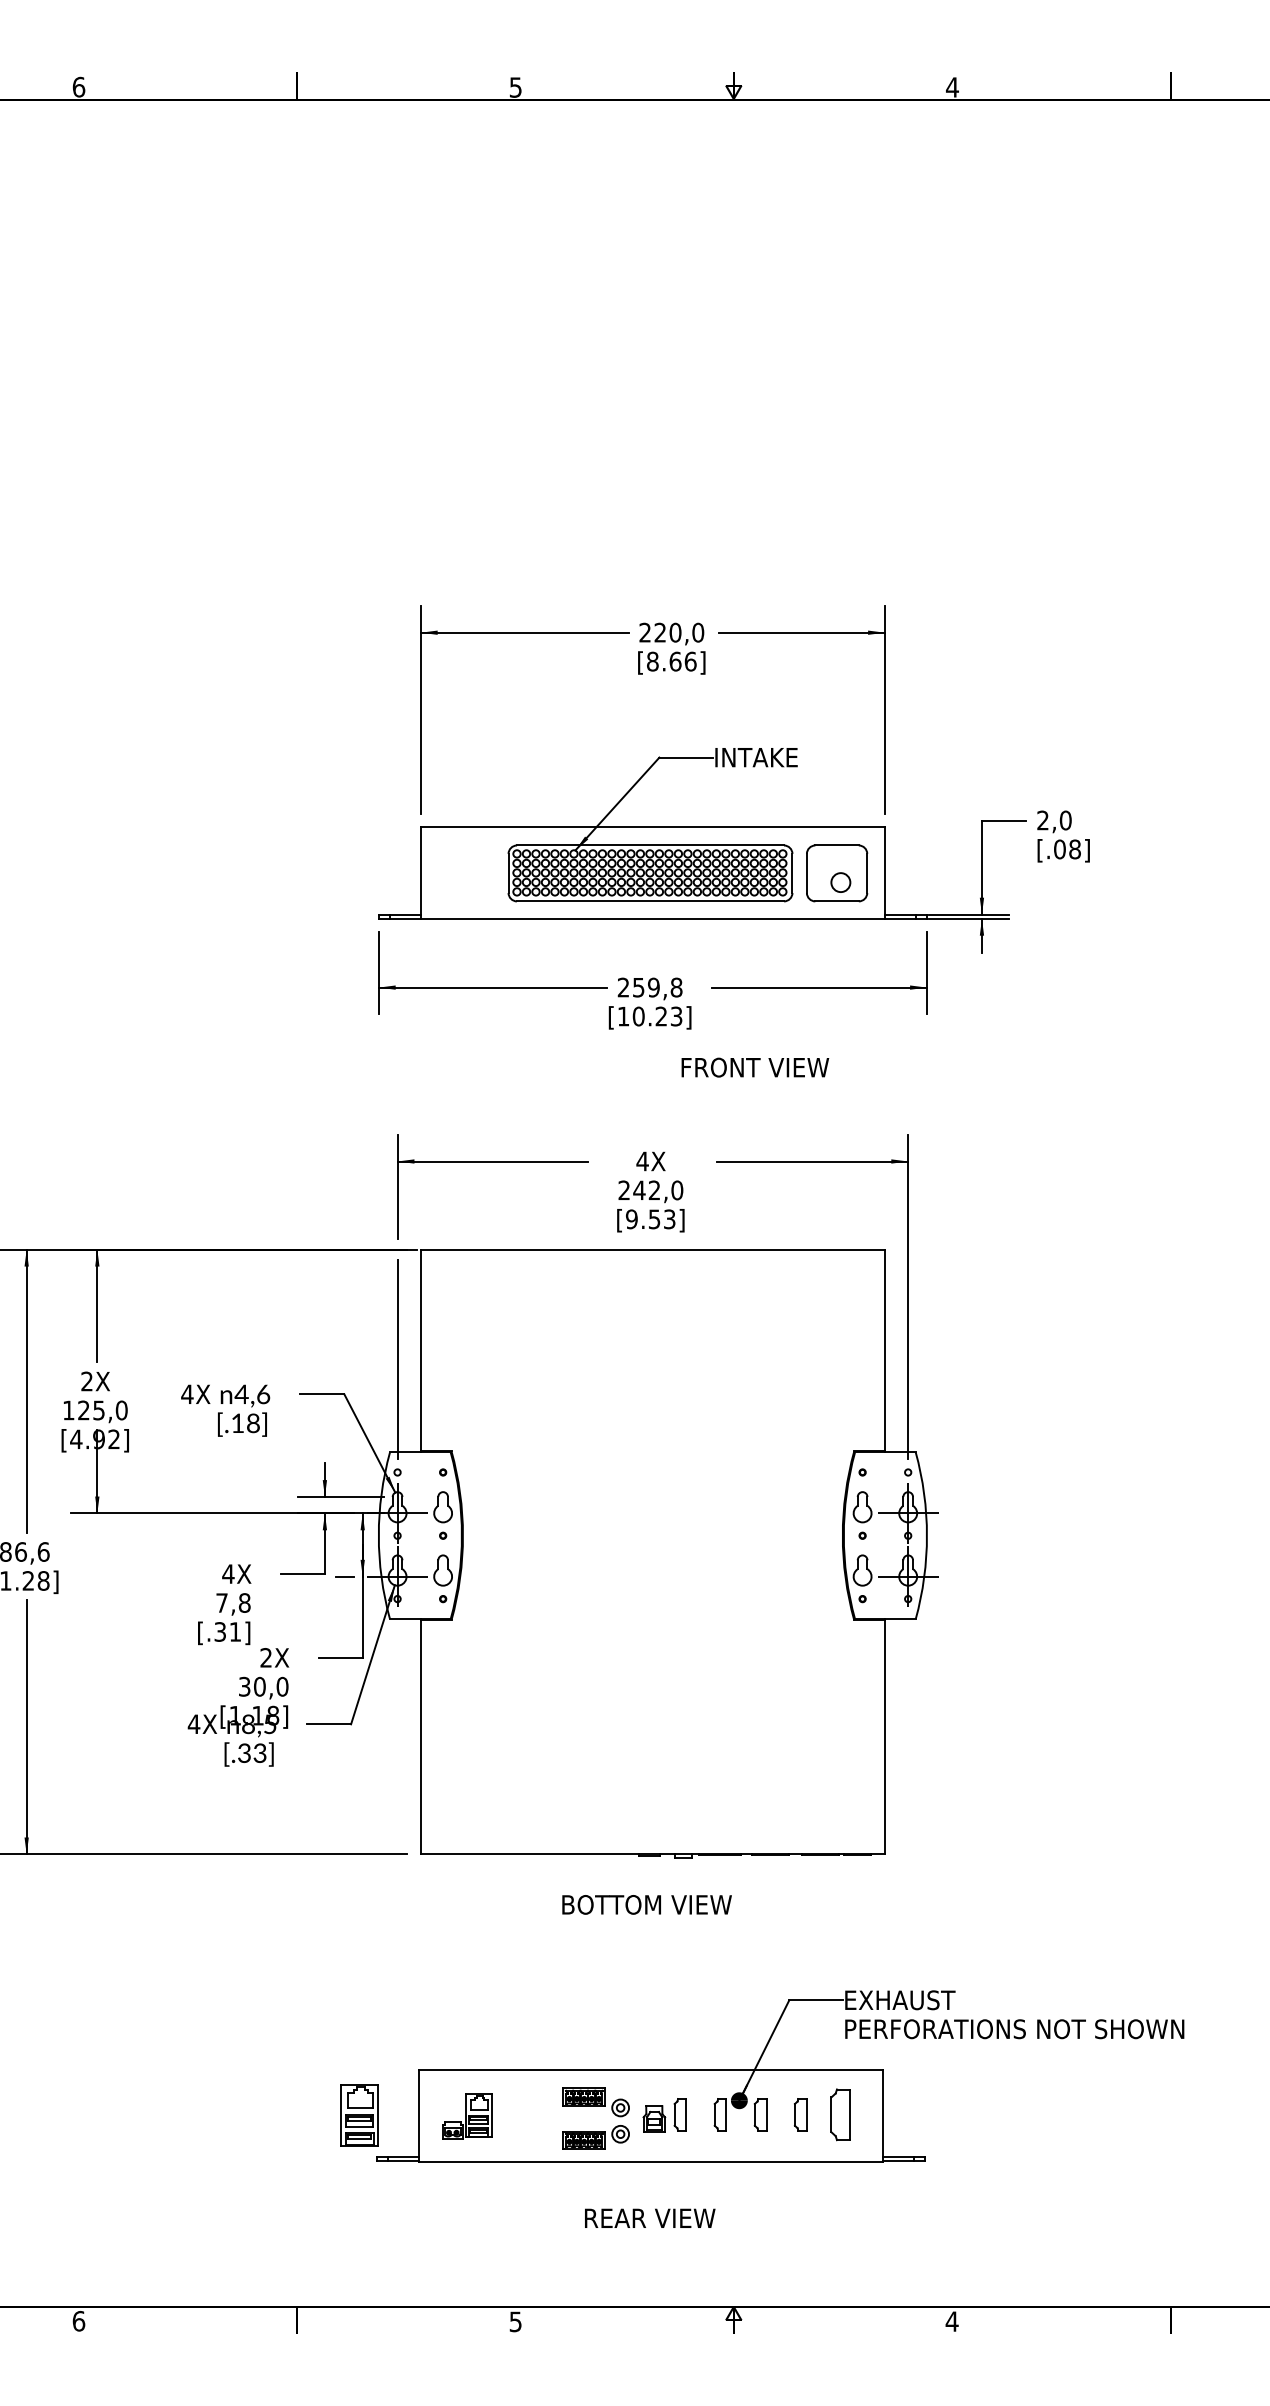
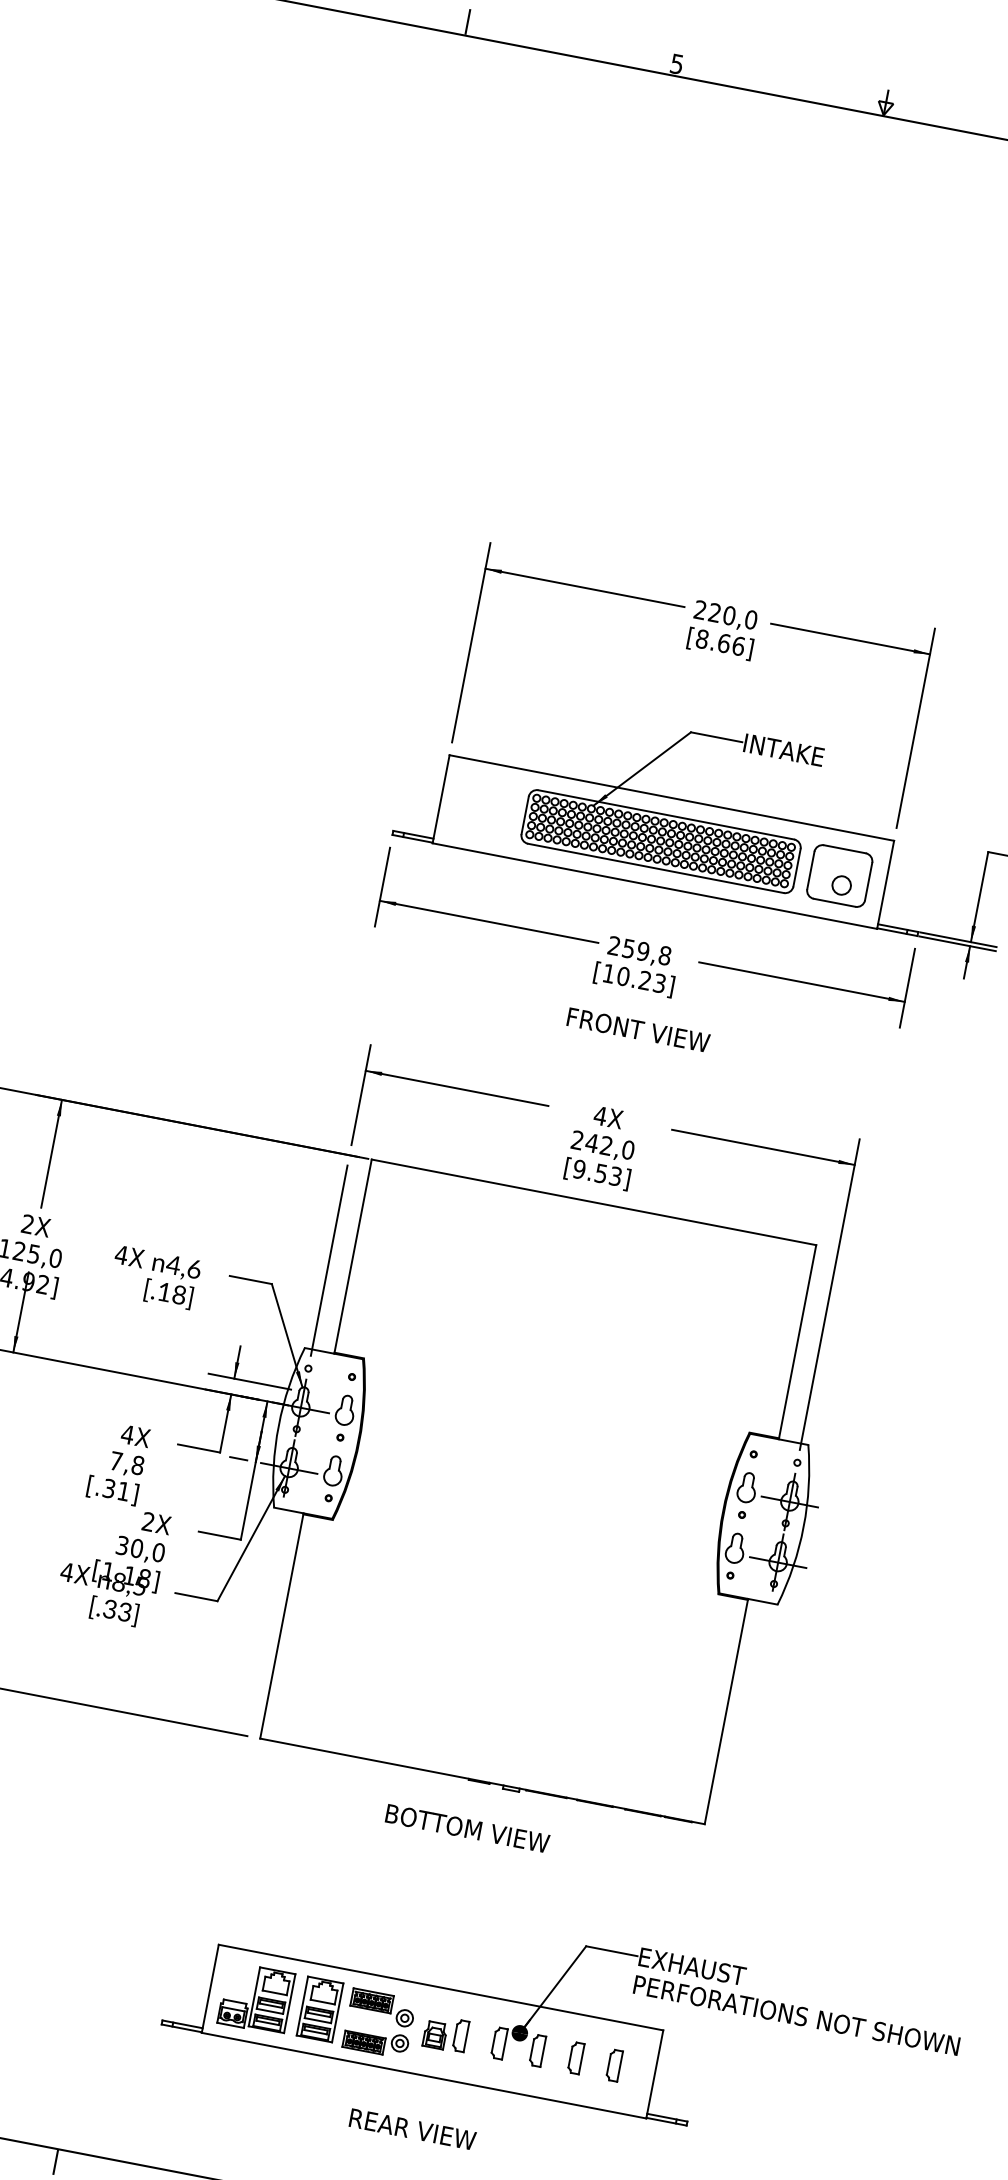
text: (755, 1067) -> (638, 1030), moved
part: (840, 2114) -> (614, 2065), size x0.62
part: (359, 2115) -> (320, 2009), moved
part: (467, 2116) -> (256, 1998), size x1.43

